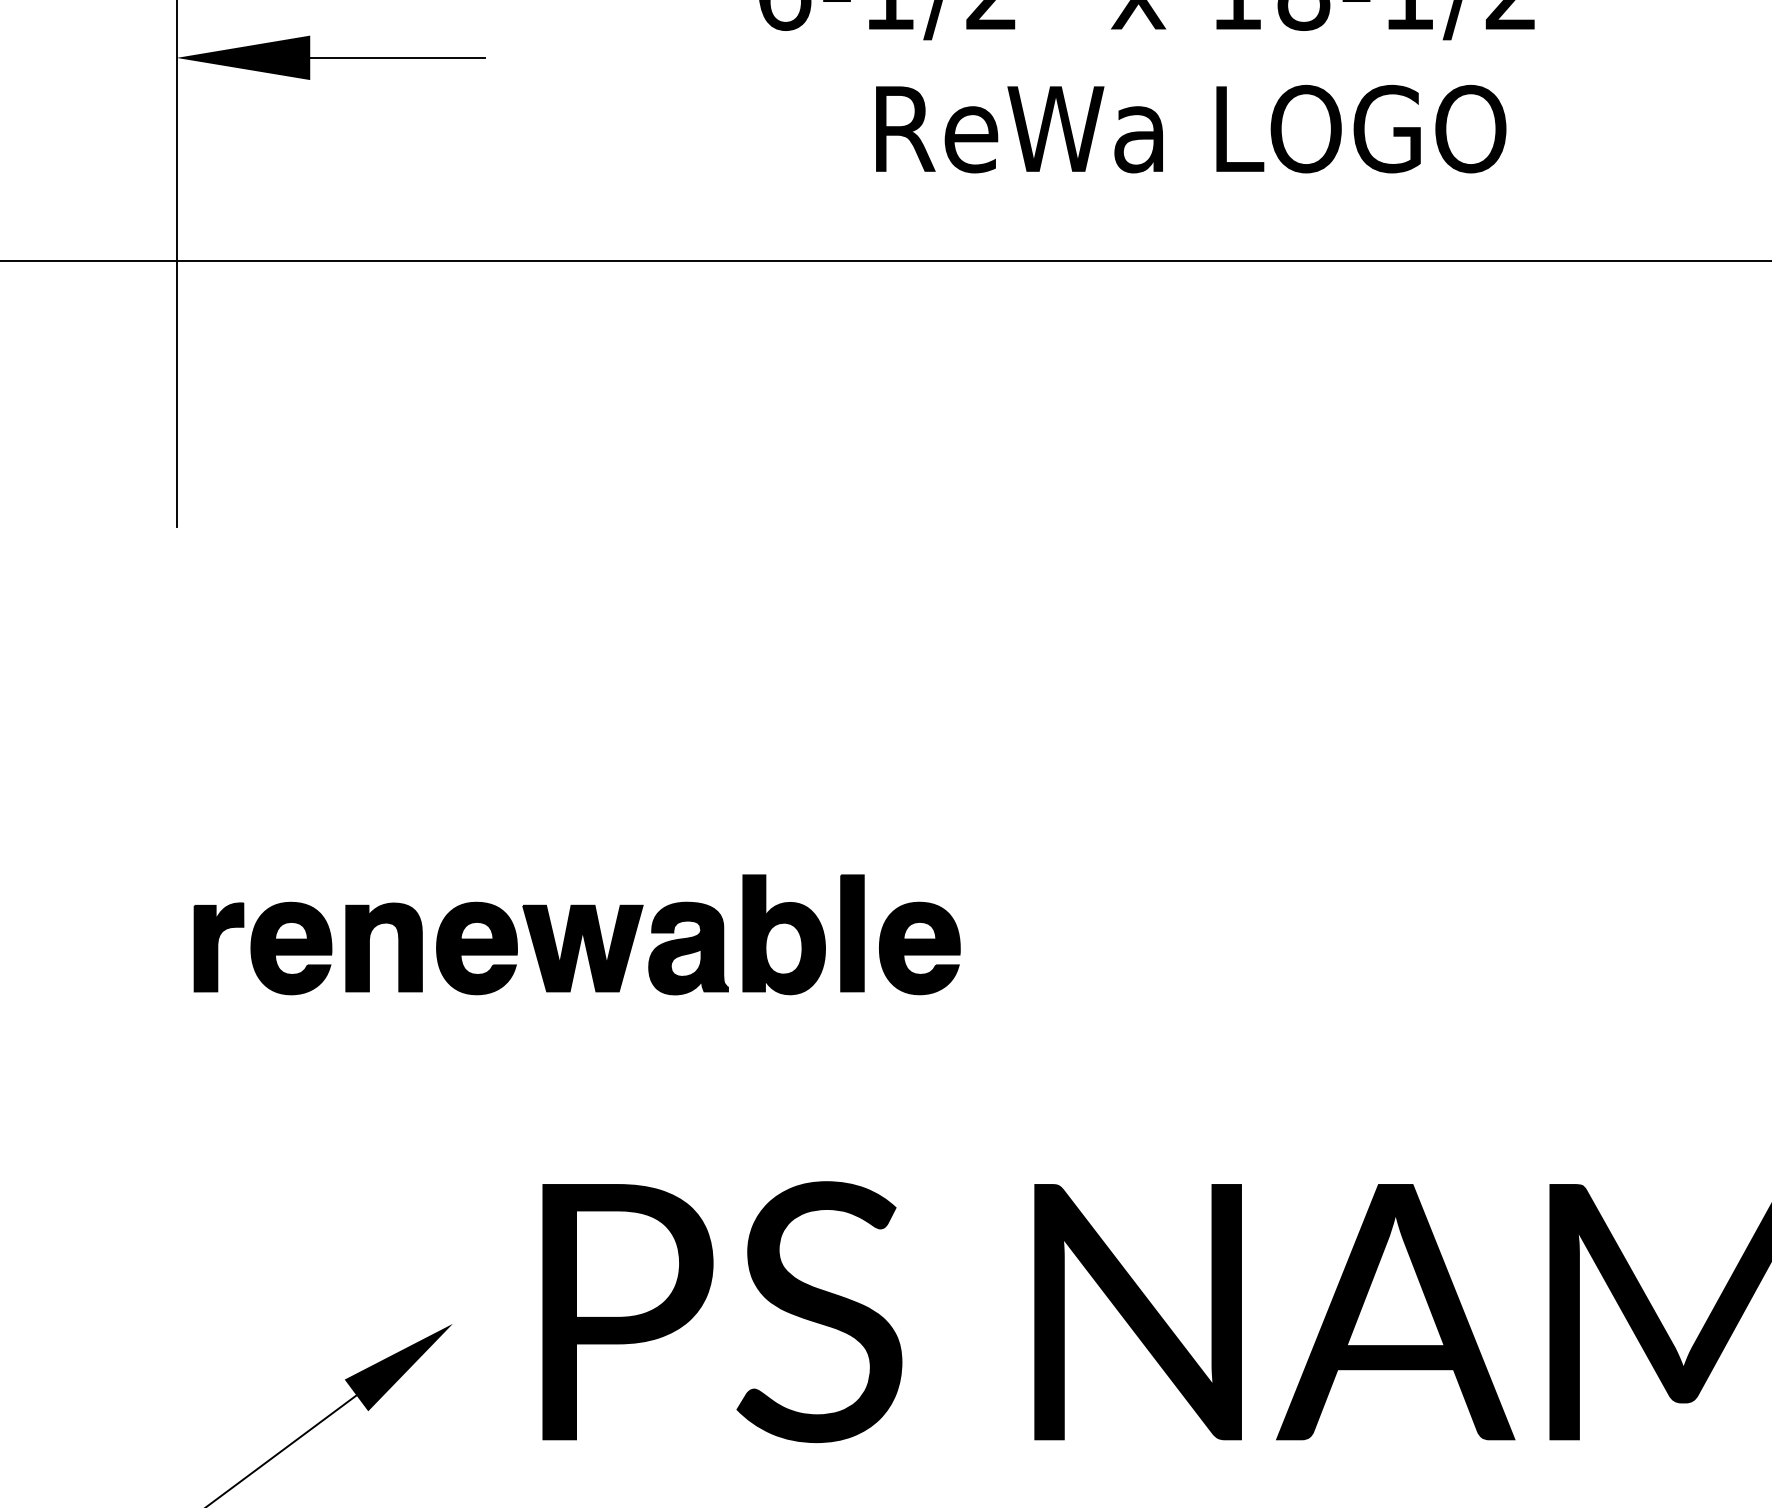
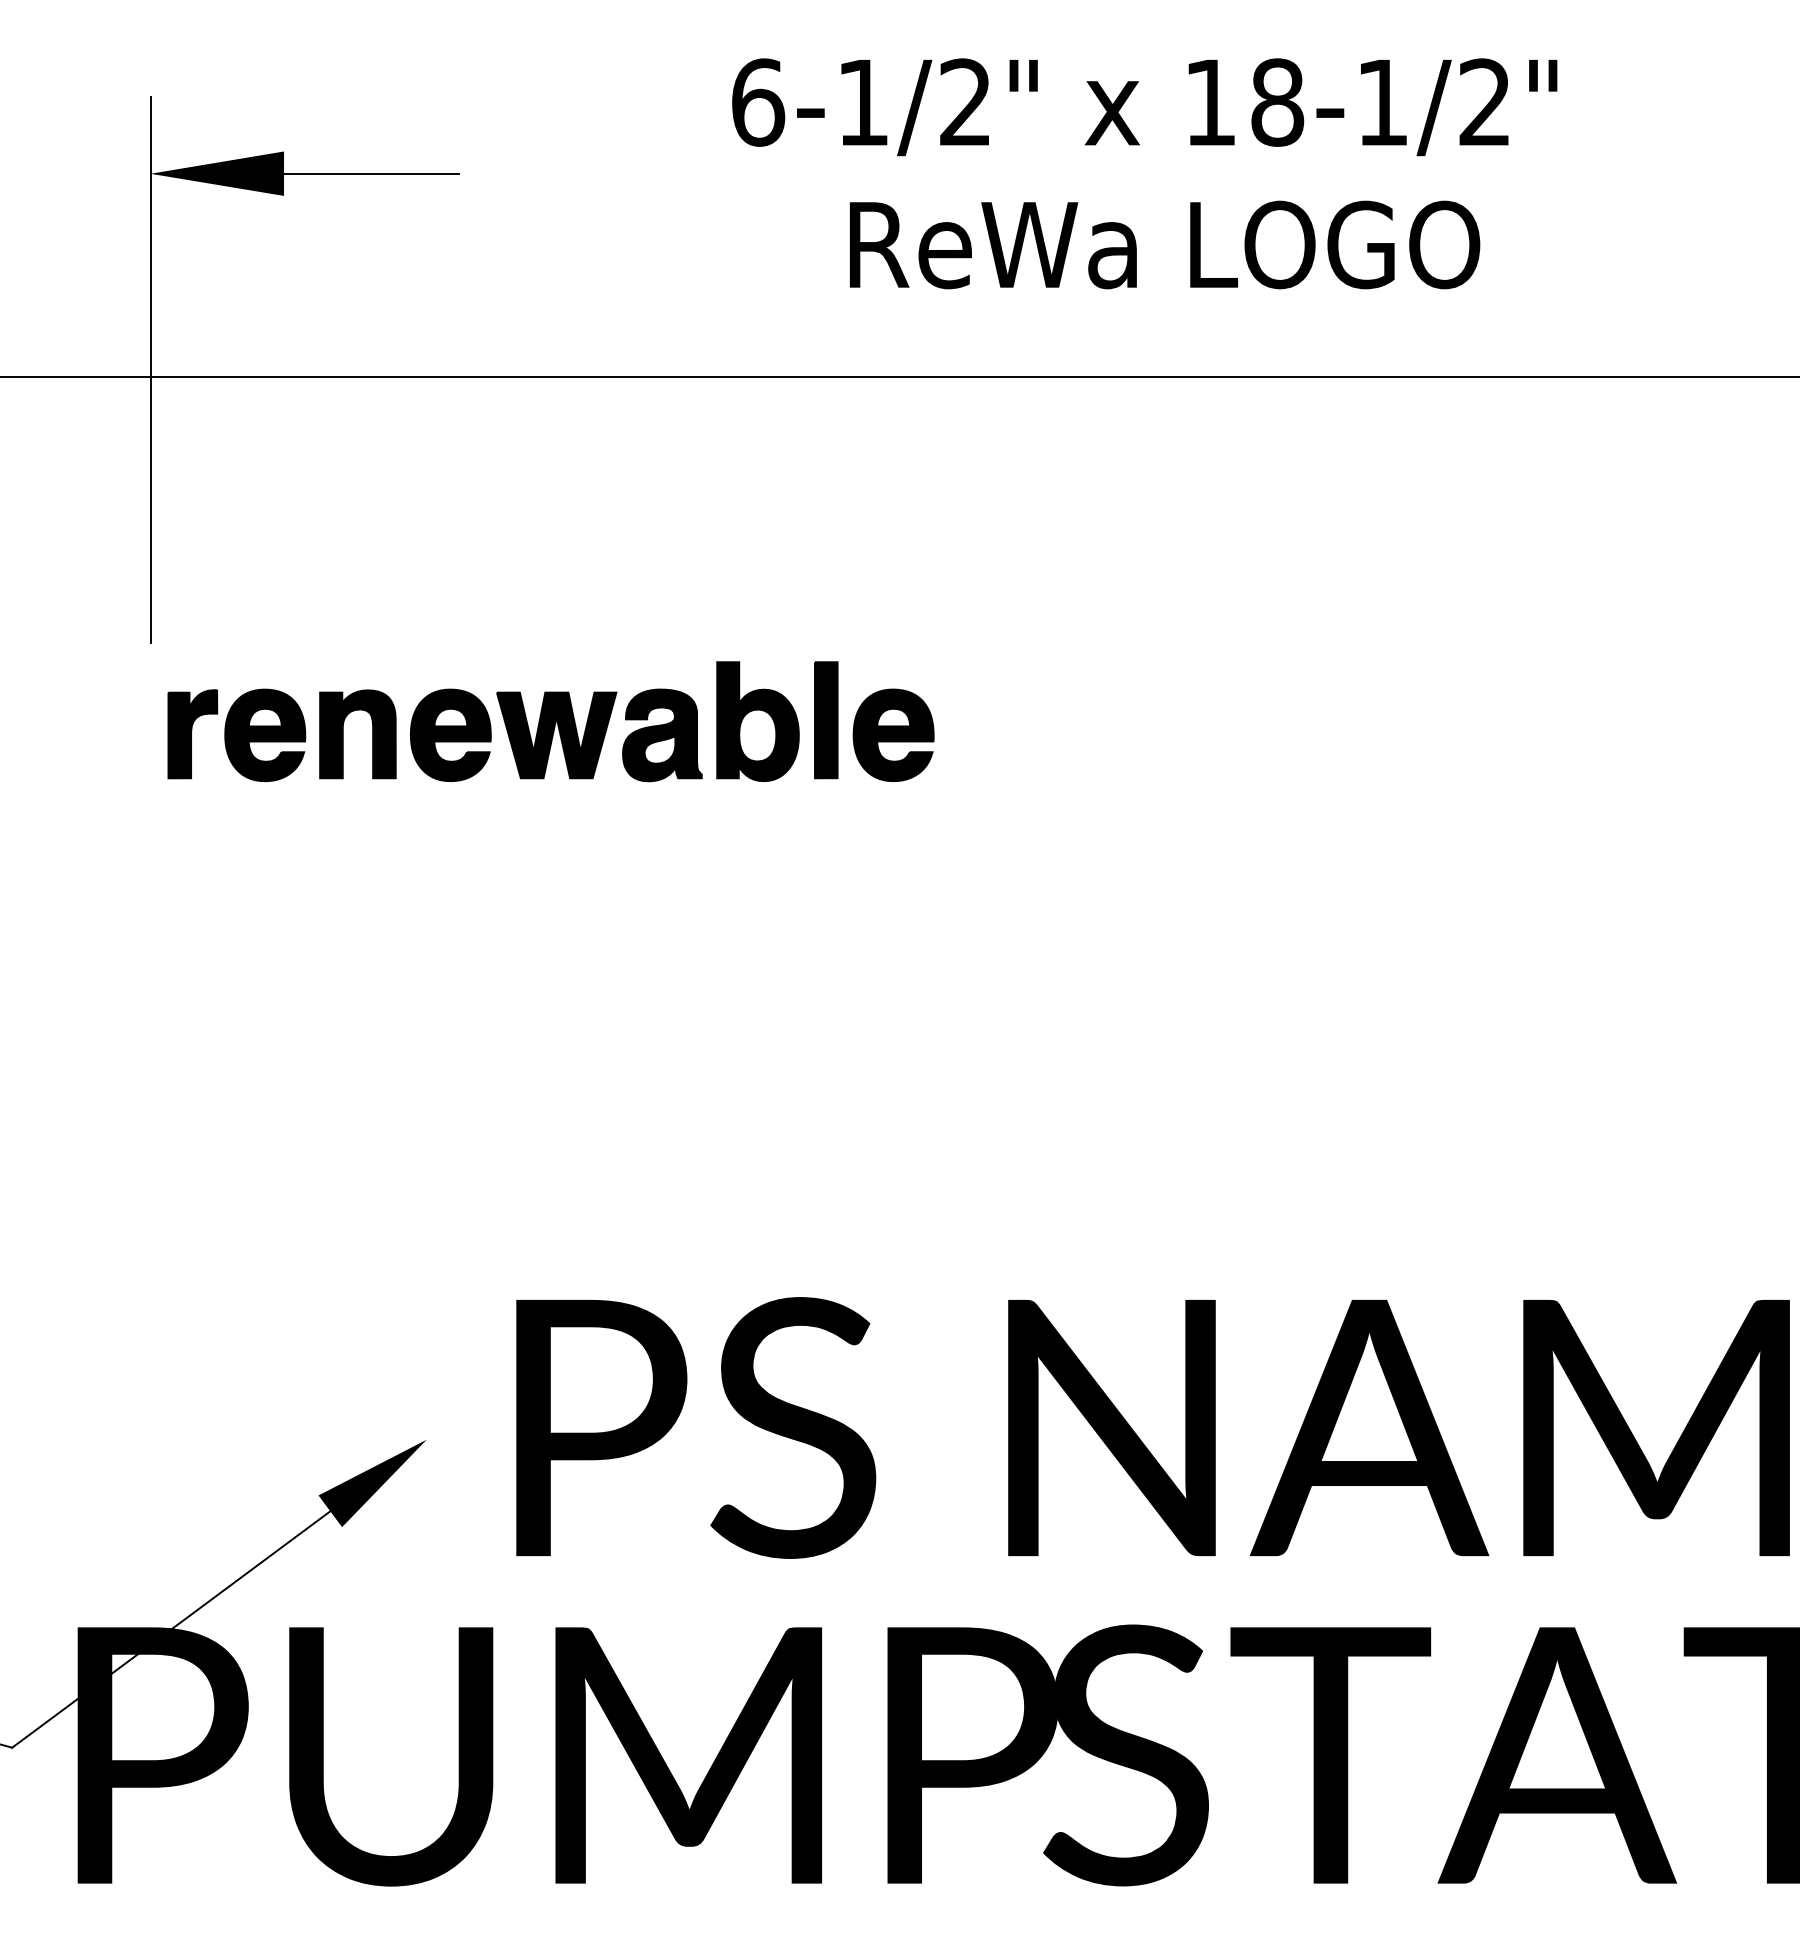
part: (576, 934) -> (550, 721), moved

